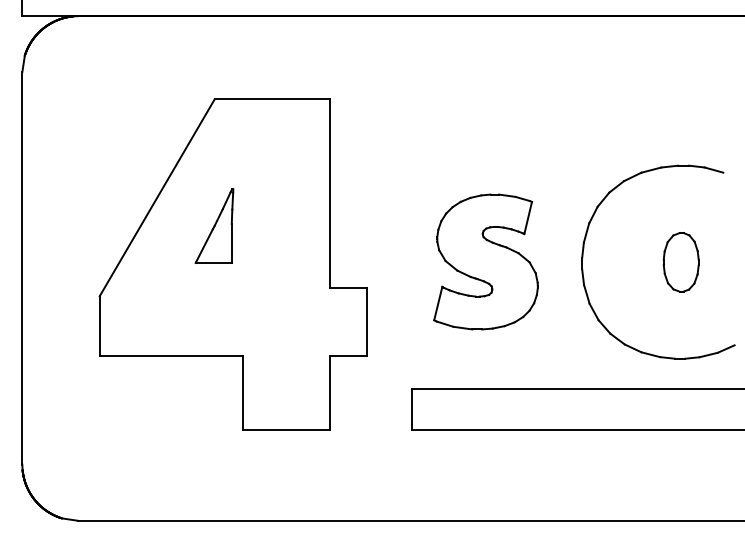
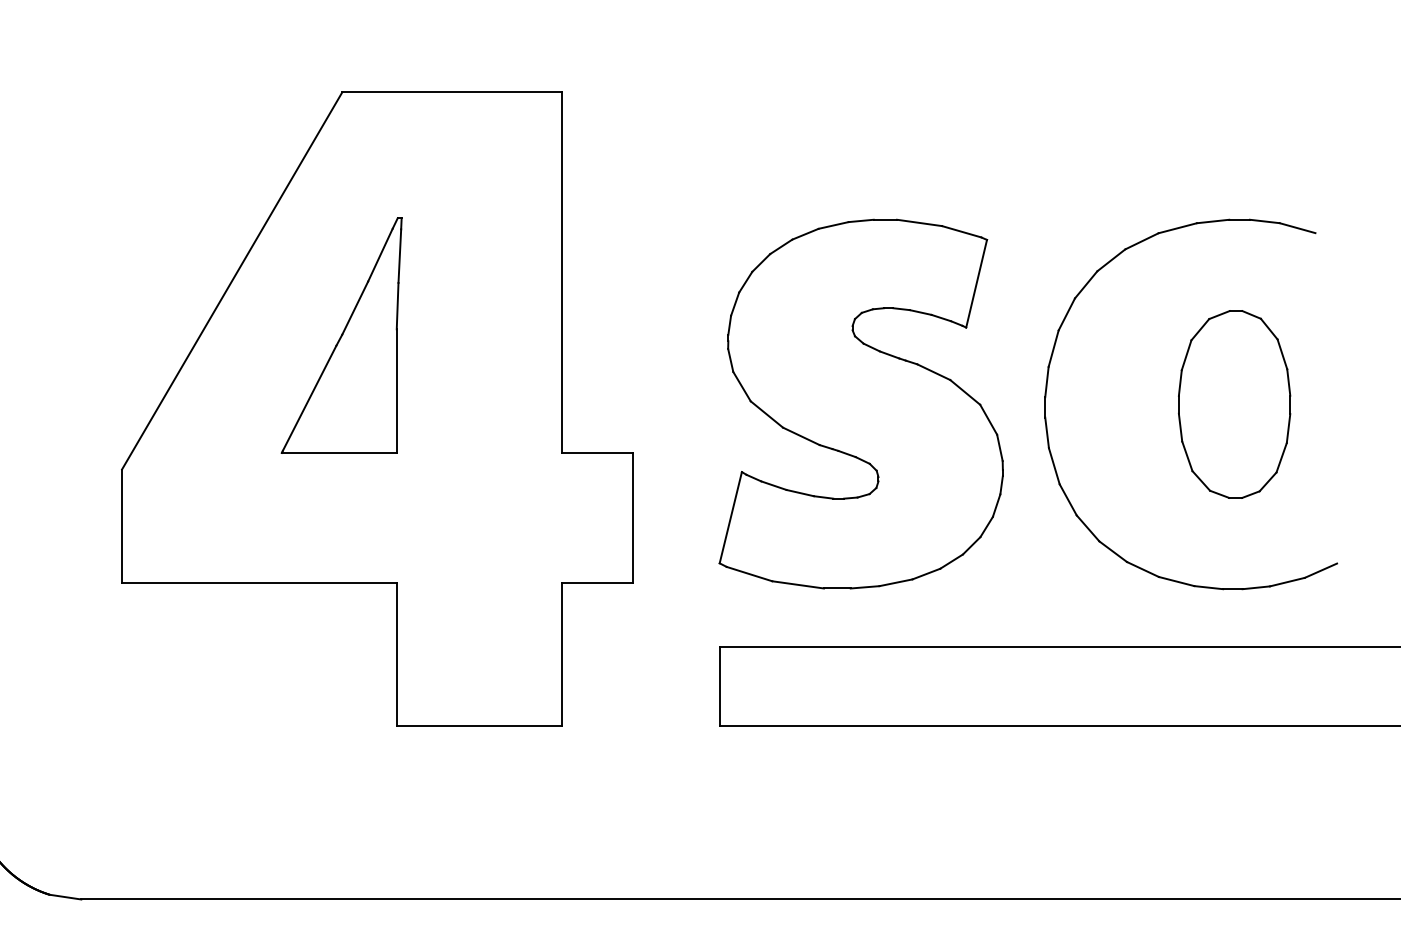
part: (214, 225) -> (341, 334), size x1.67
part: (485, 261) -> (860, 403), size x1.43
part: (681, 262) -> (1235, 405), size x1.67

